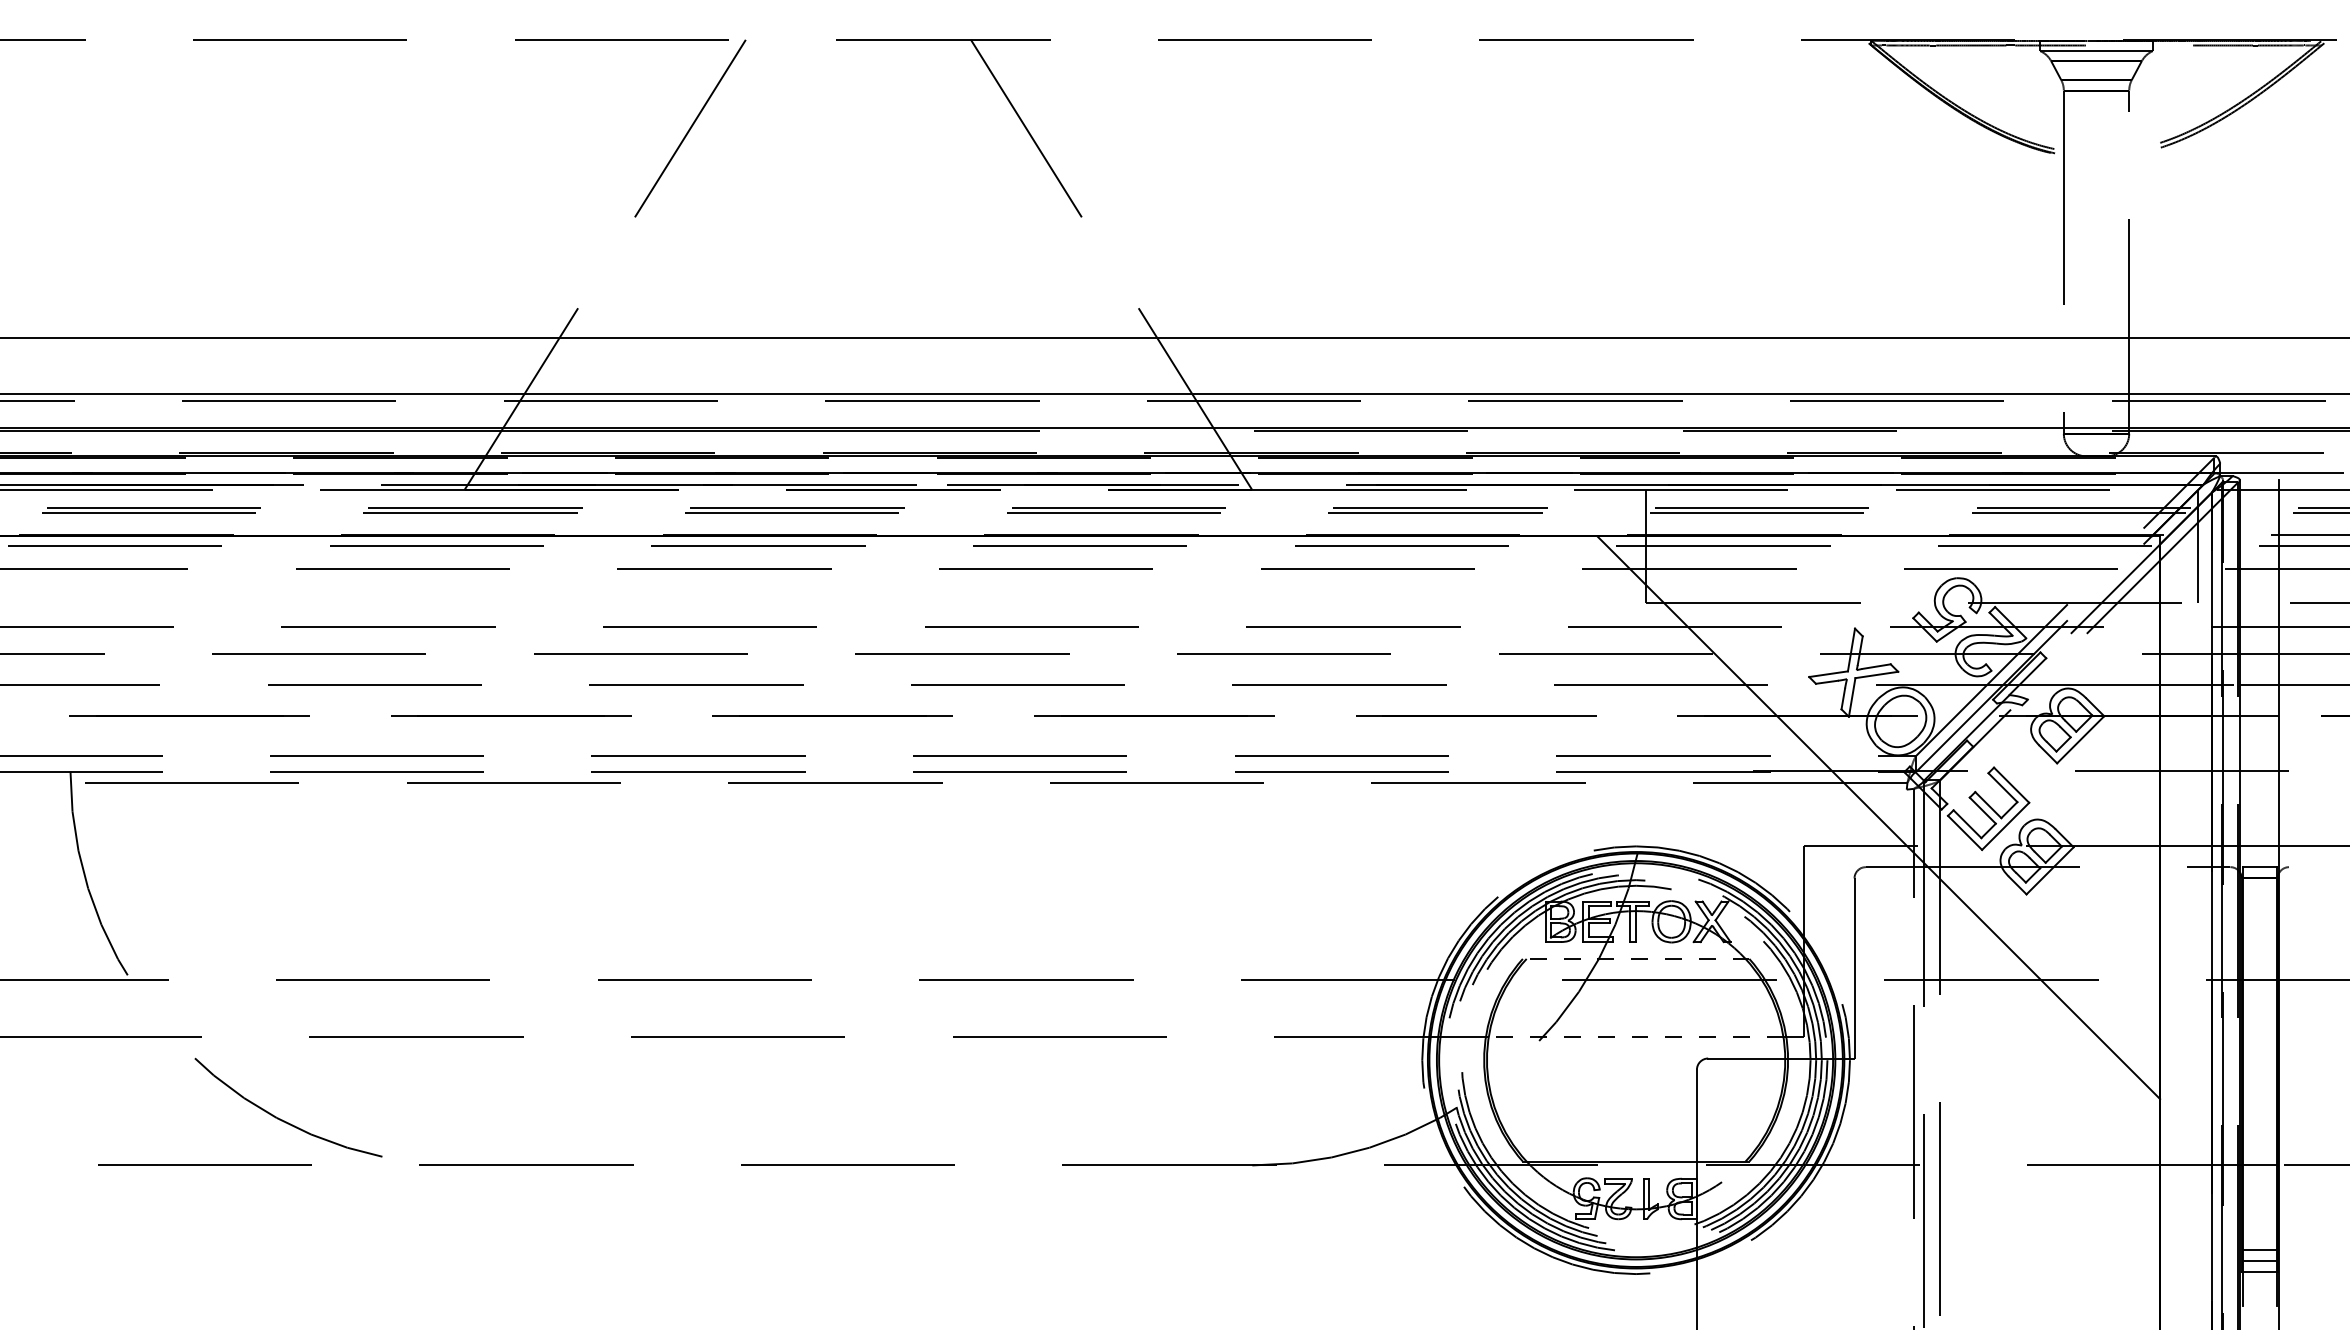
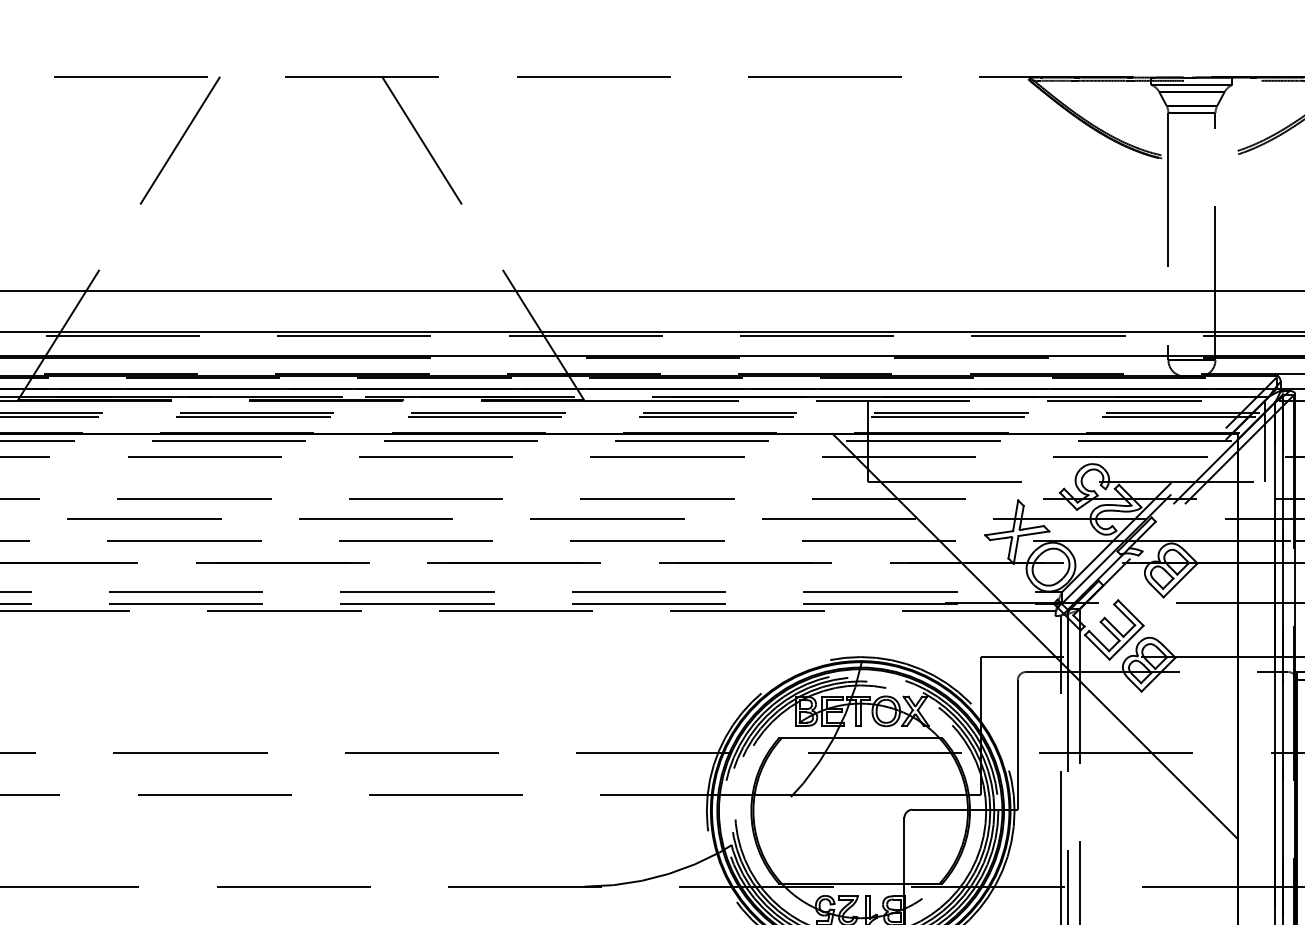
line: (1635, 958) -> (860, 737), dashed -> solid
line: (1635, 1037) -> (860, 794), dashed -> solid

